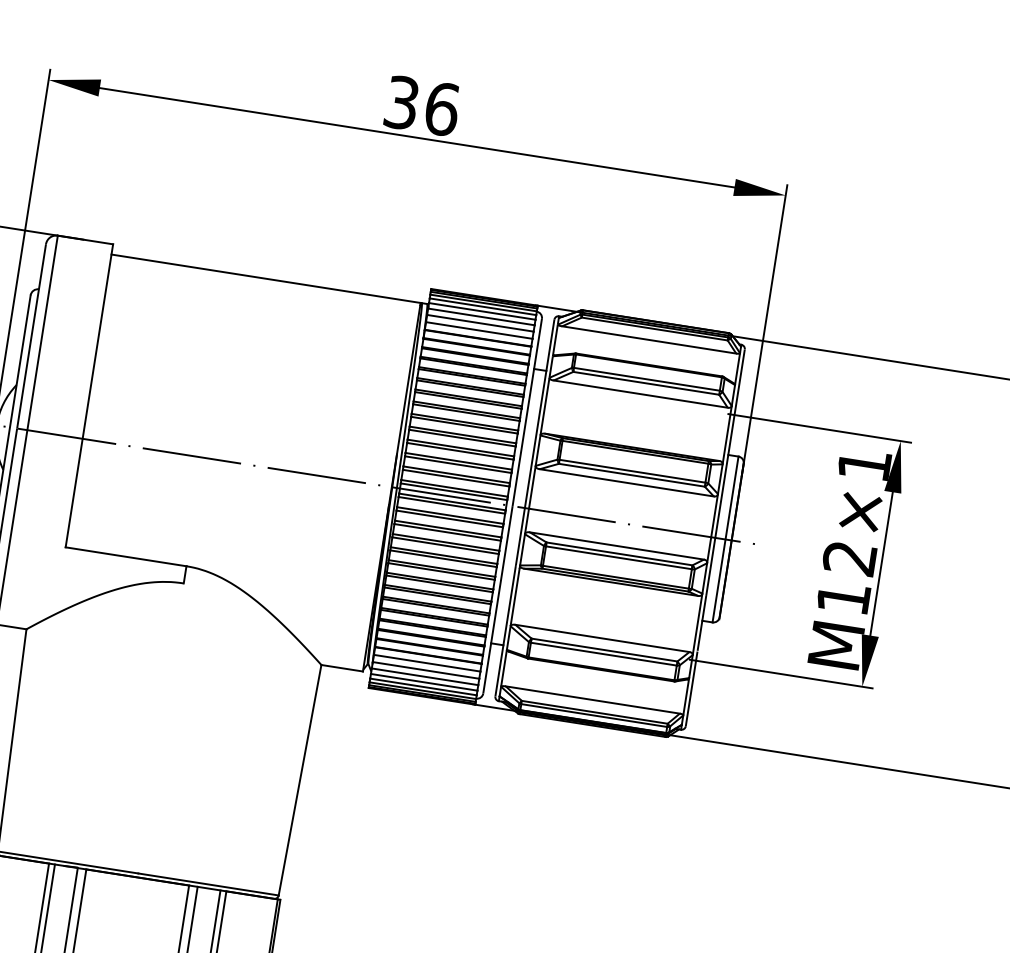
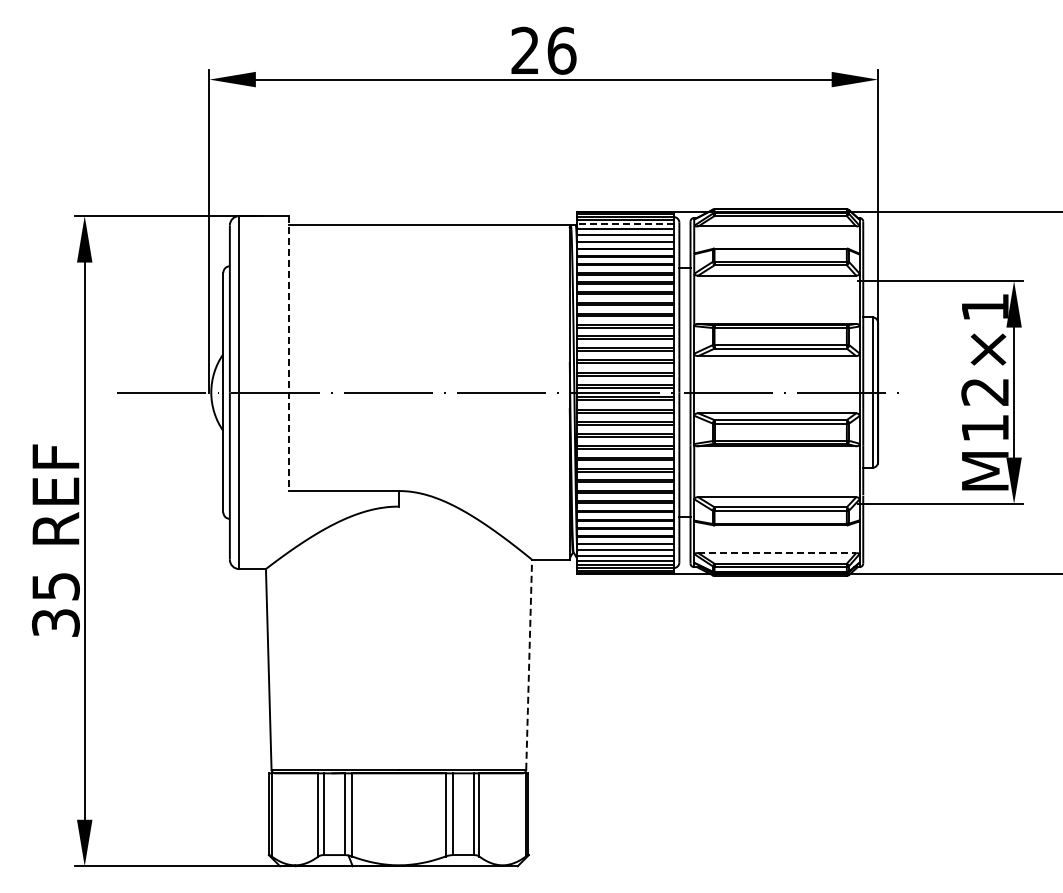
text: (402, 102) -> (525, 50), 36 -> 26
line: (482, 311) -> (625, 224), solid -> dashed
line: (89, 396) -> (289, 354), solid -> dashed
line: (593, 700) -> (777, 553), solid -> dashed
line: (300, 780) -> (529, 664), solid -> dashed

